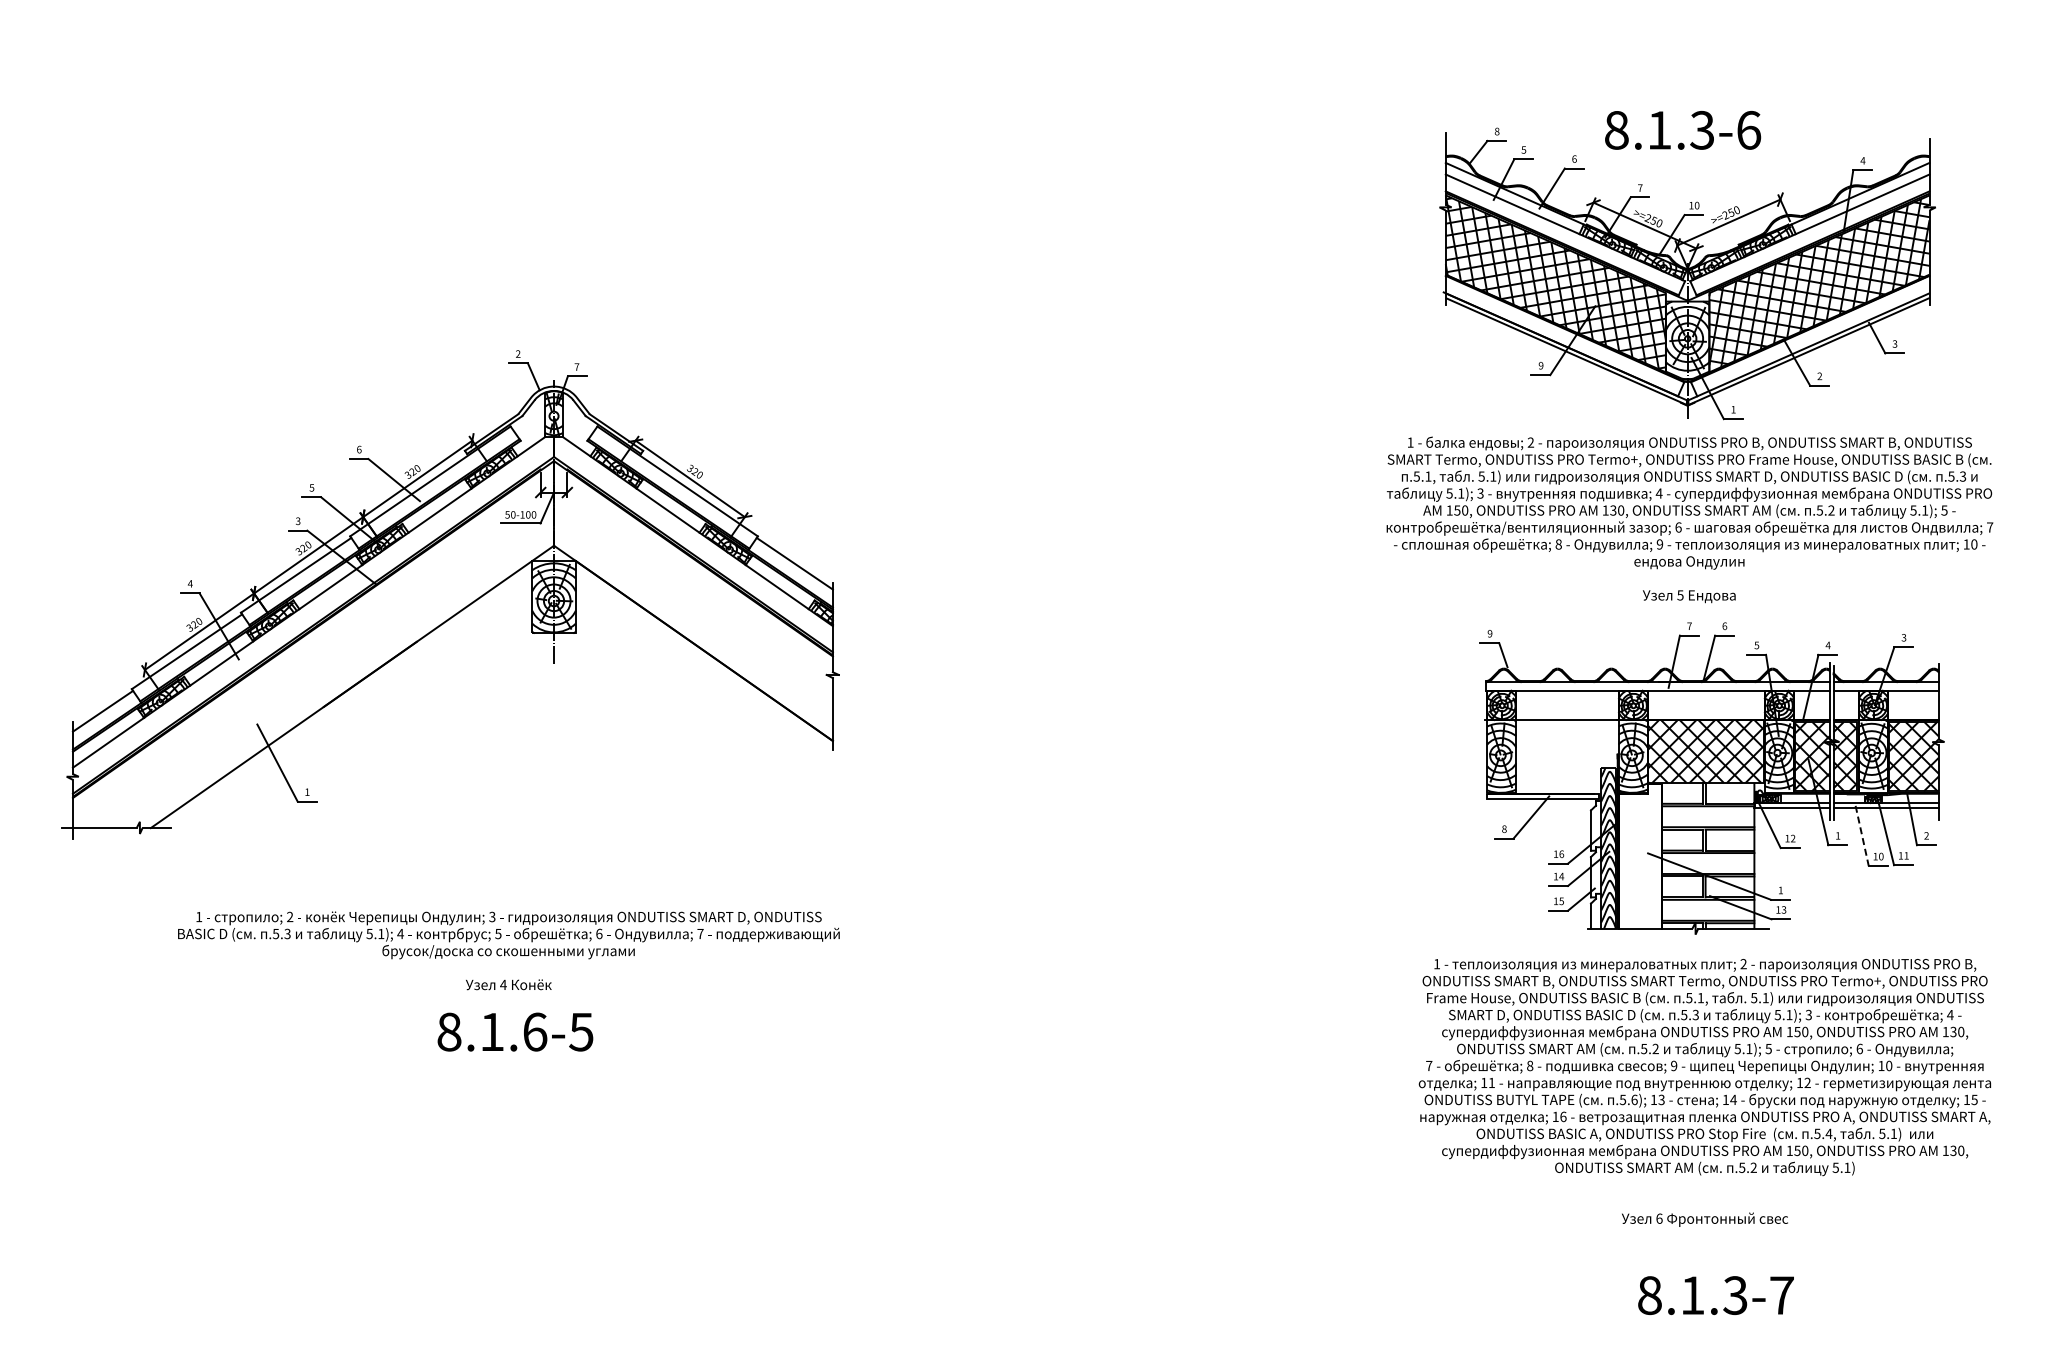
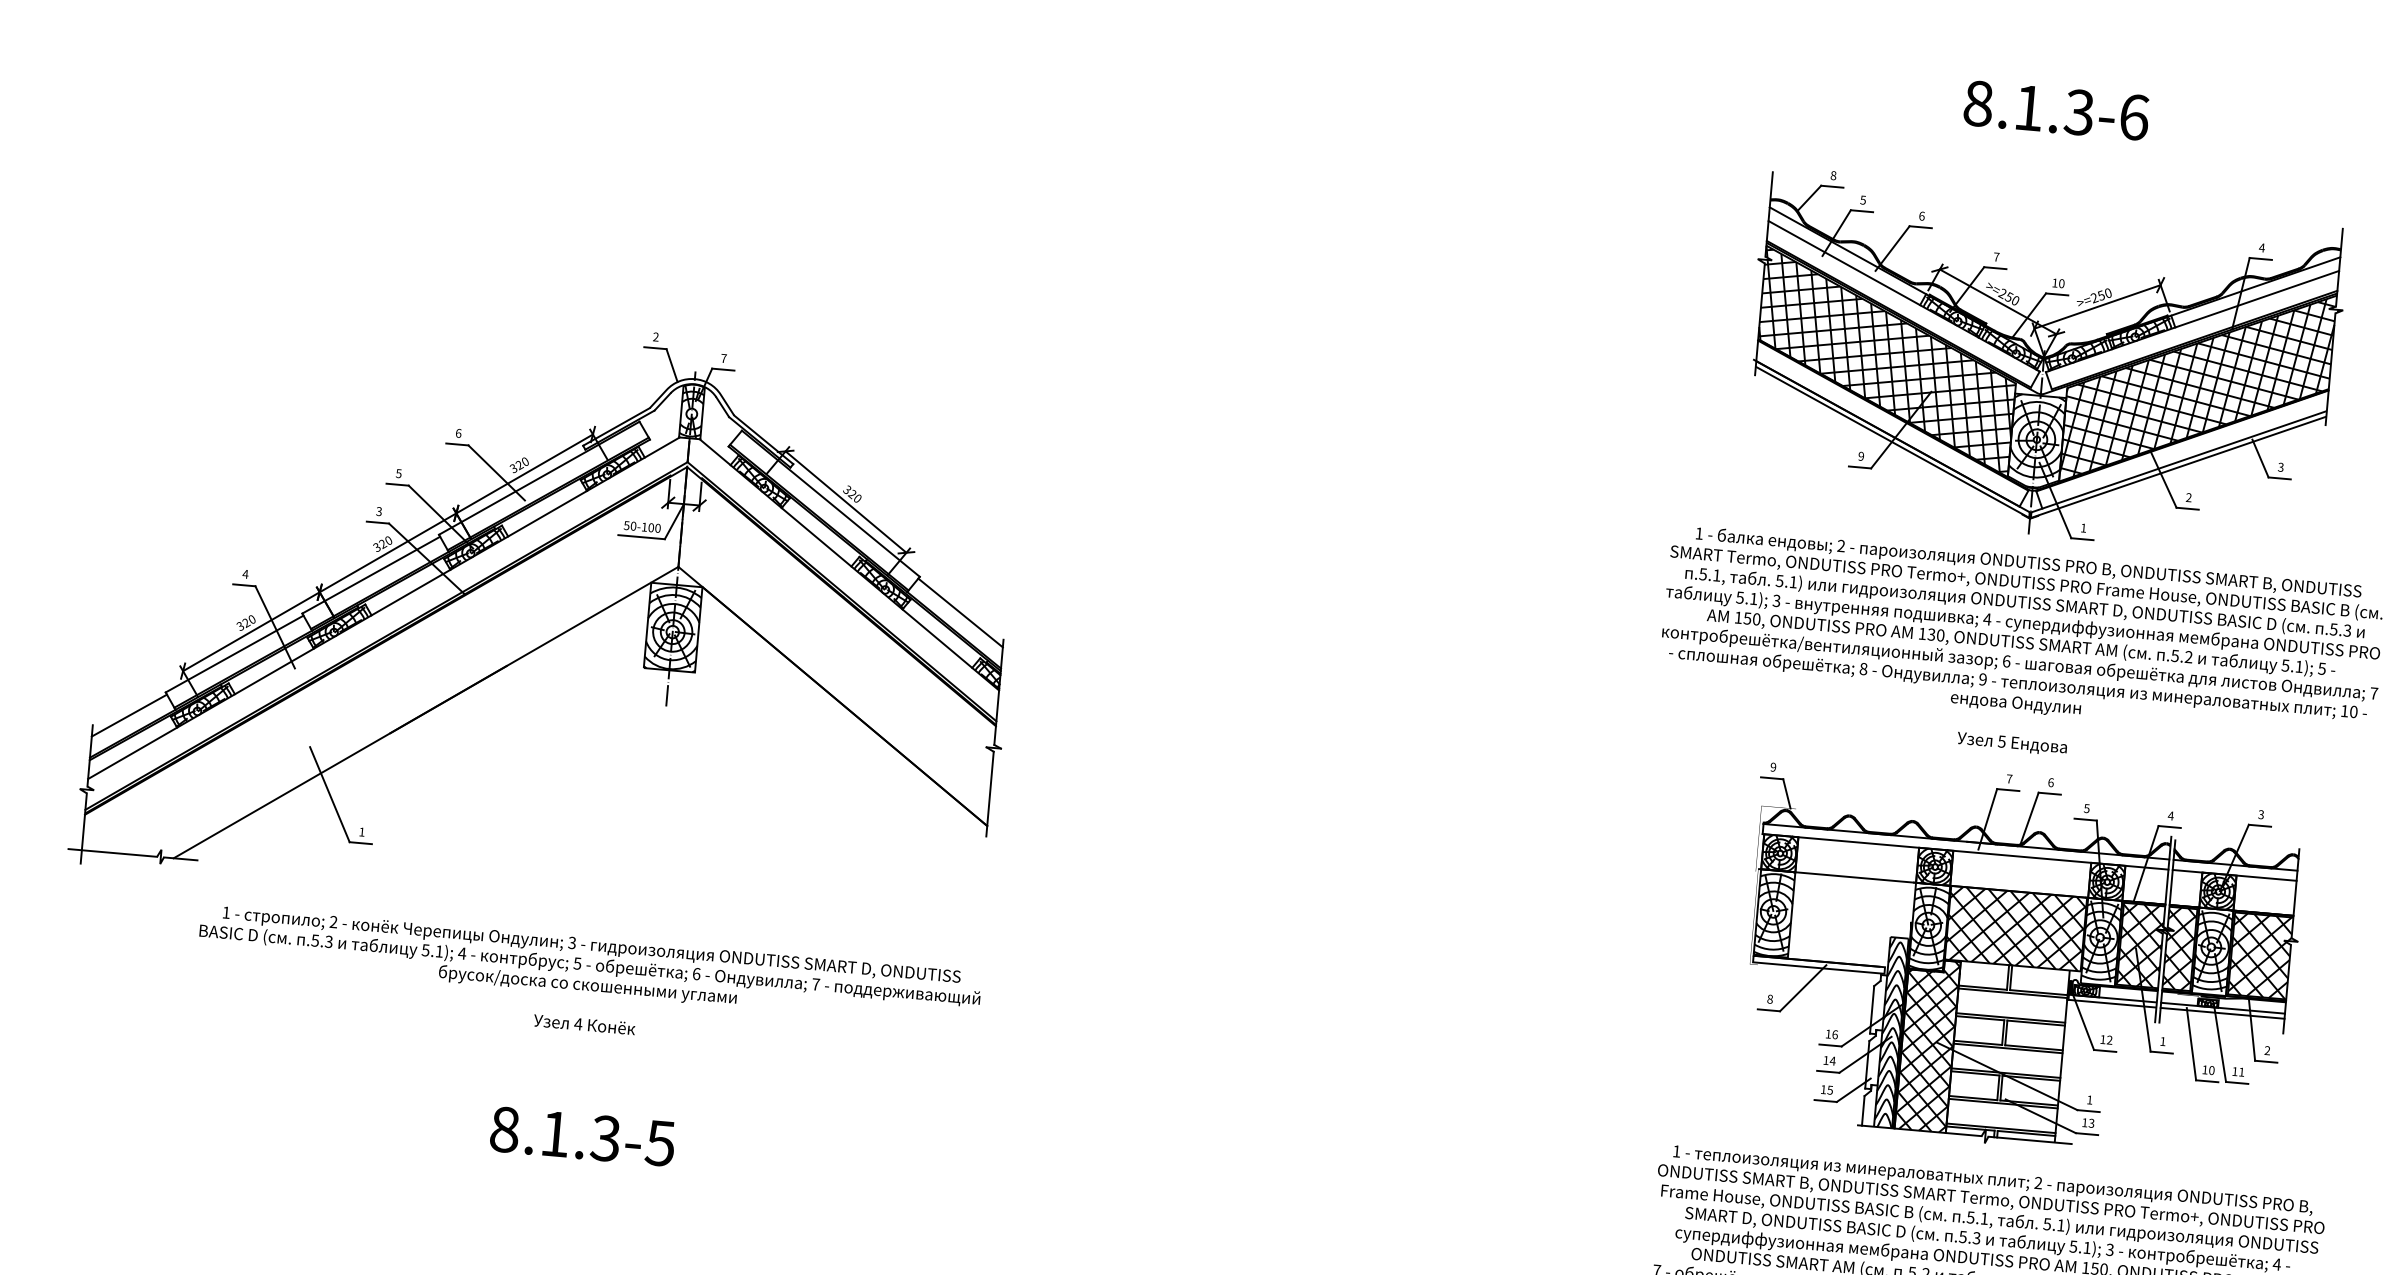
text: (1683, 129) -> (2057, 109), moved
line: (1862, 835) -> (2191, 1043), dashed -> solid
hatch: (1640, 855) -> (1927, 1044), added
text: (508, 950) -> (587, 984), moved
text: (534, 1031) -> (605, 1137), 8.1.6-5 -> 8.1.3-5

